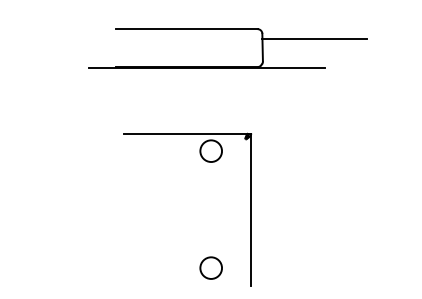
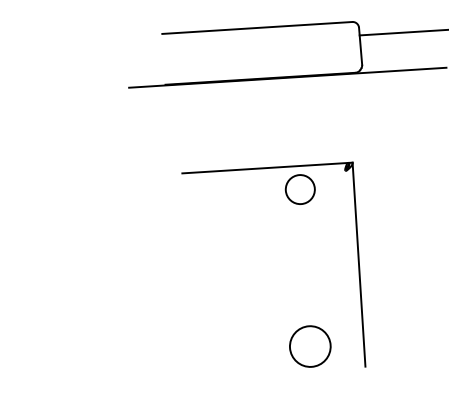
circle: (210, 267) -> (309, 345), size x1.4

